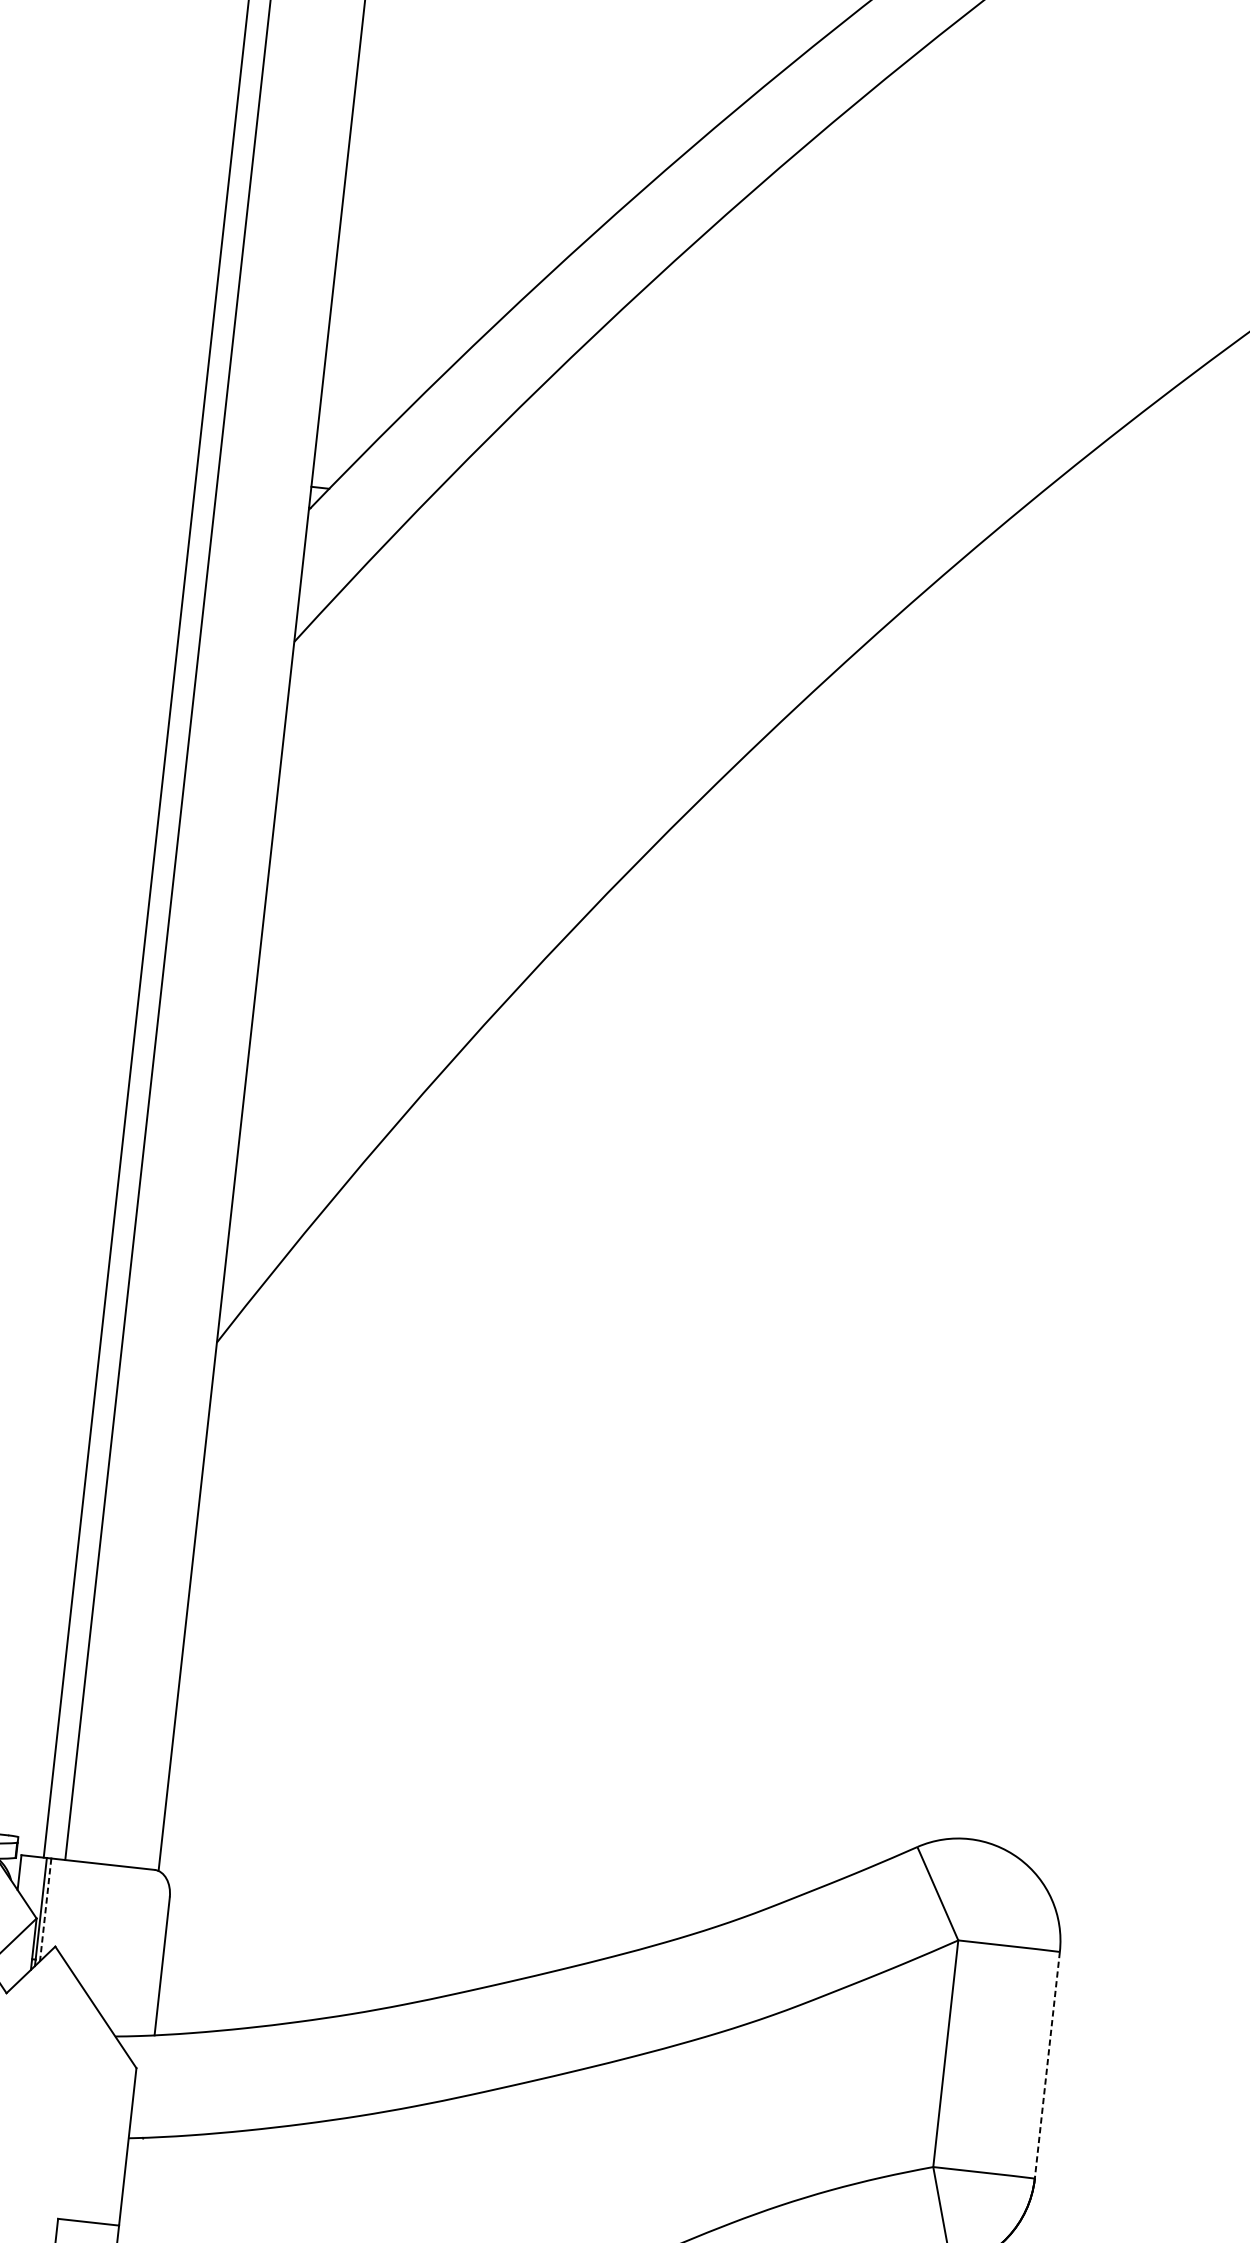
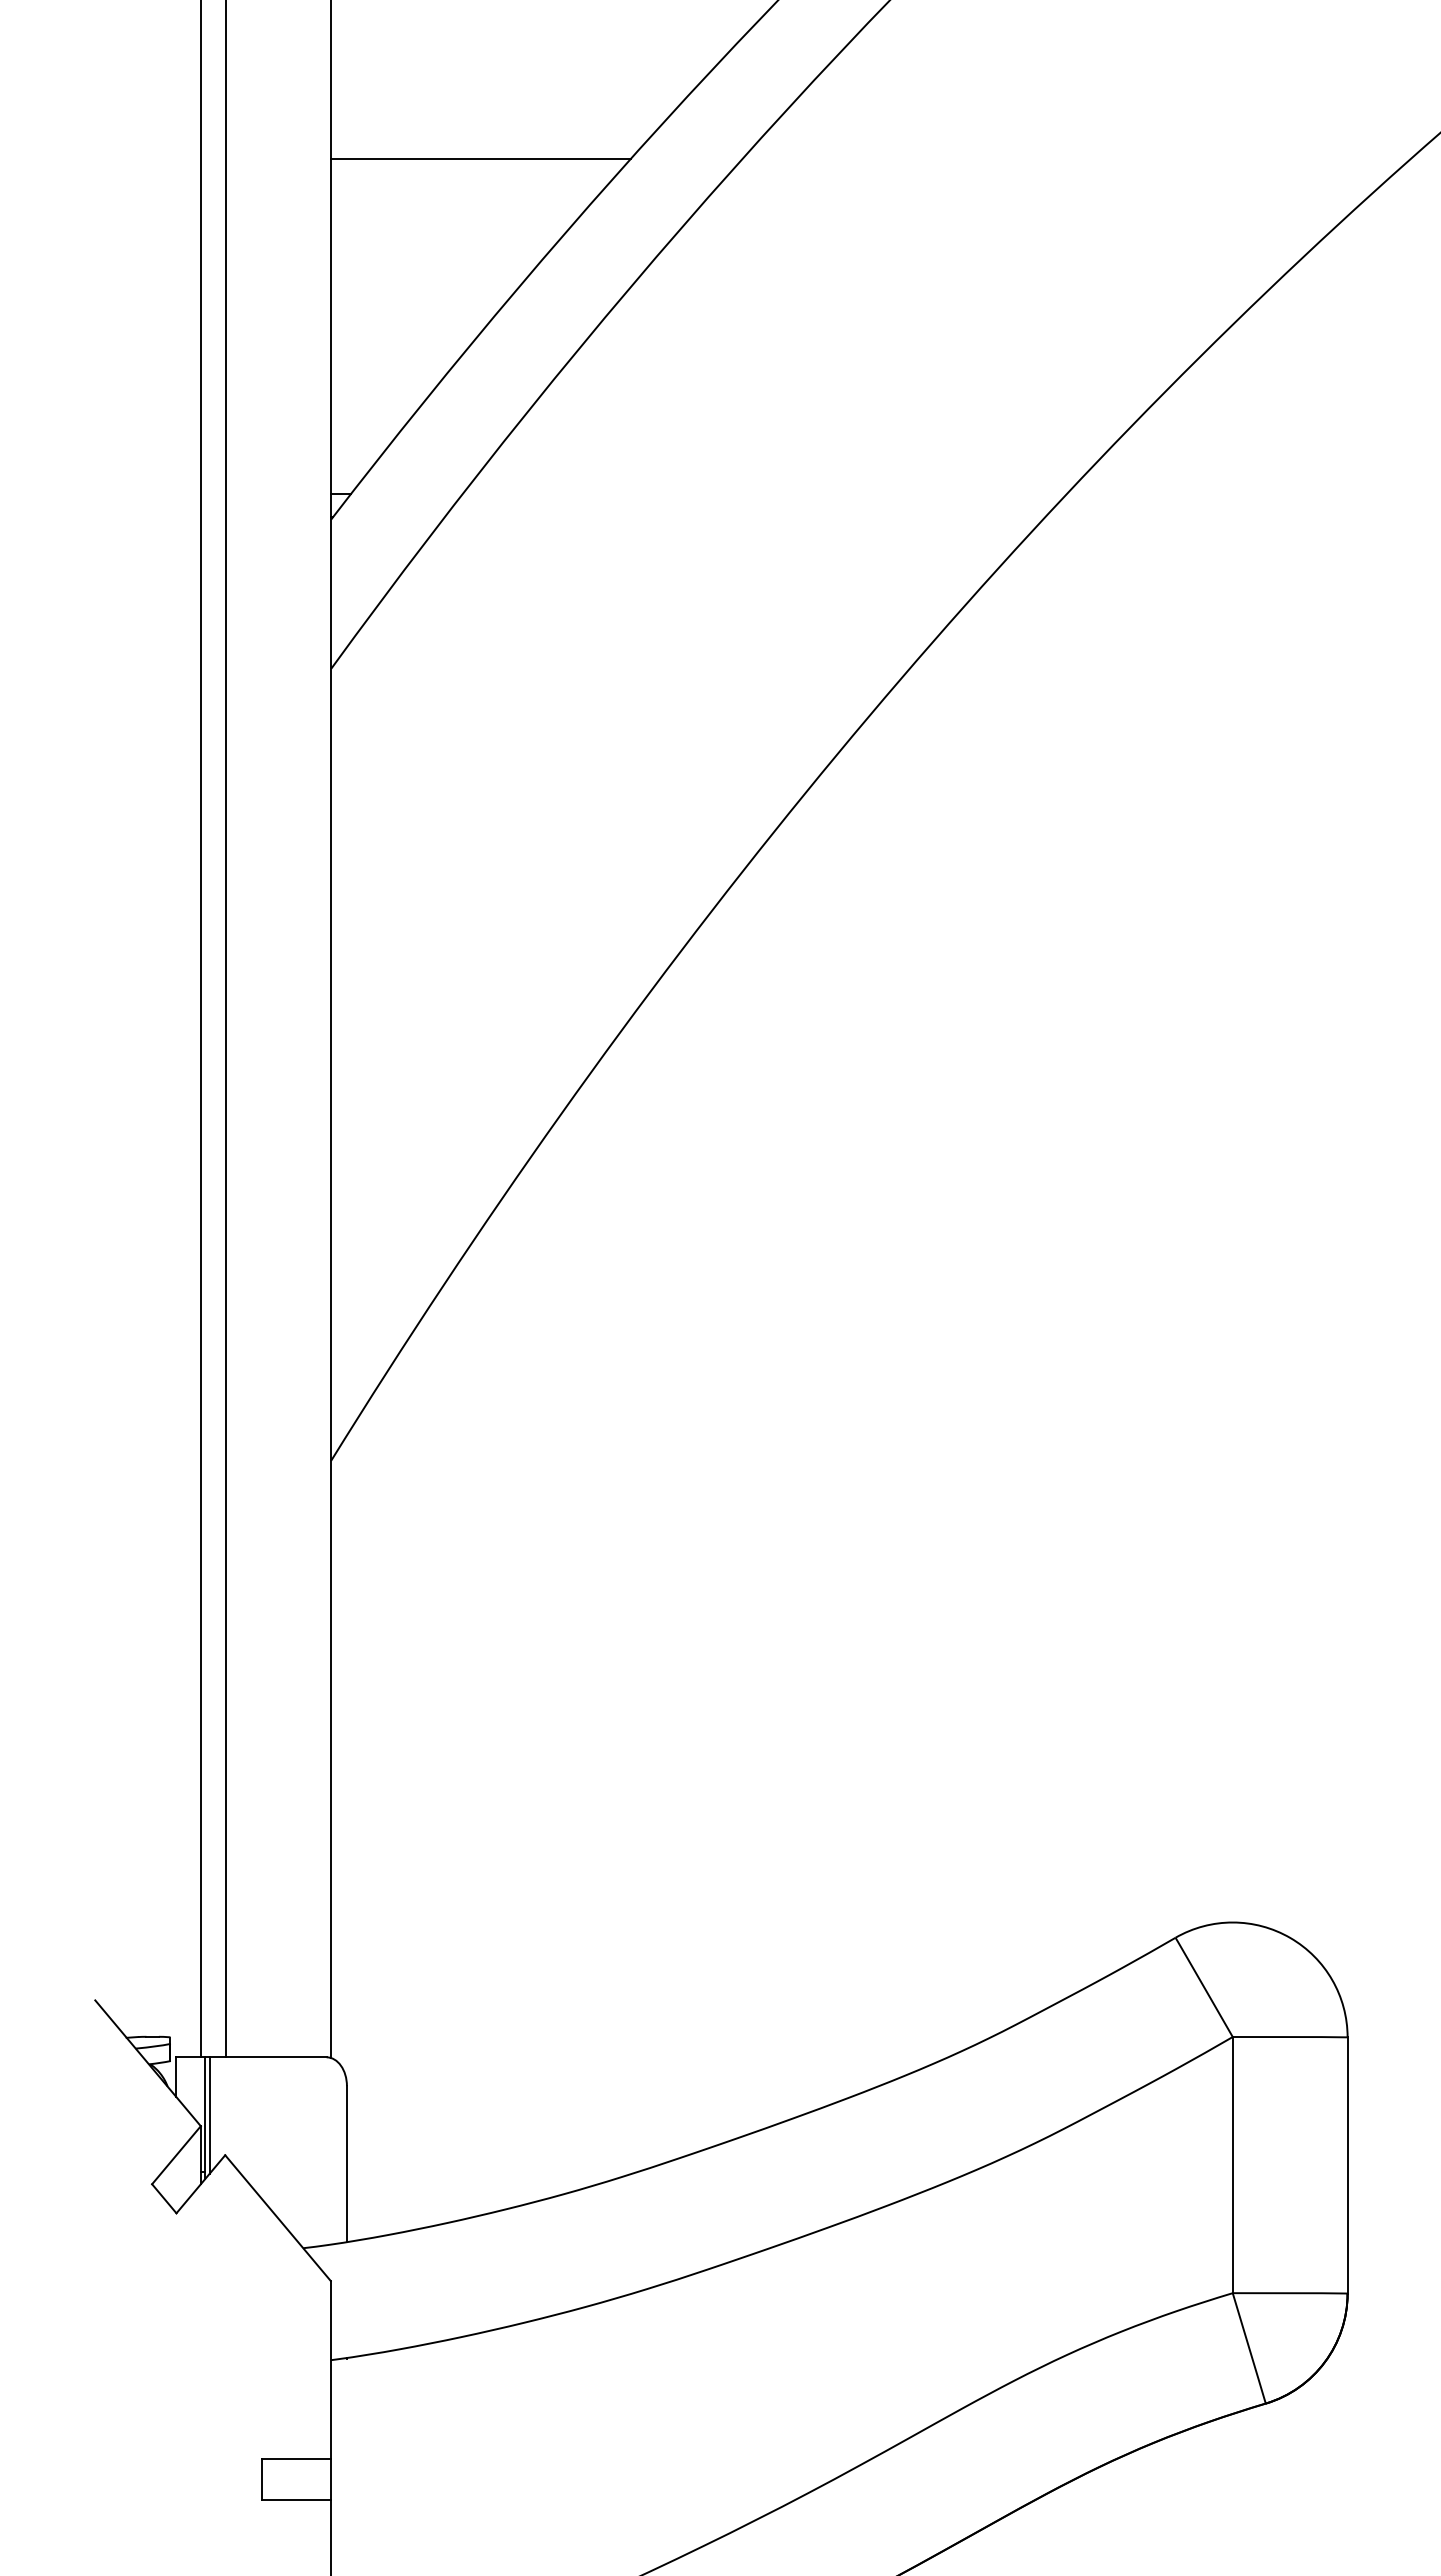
line: (477, 205) -> (481, 158), added
line: (45, 1909) -> (209, 2115), dashed -> solid
line: (1047, 2065) -> (1347, 2165), dashed -> solid

